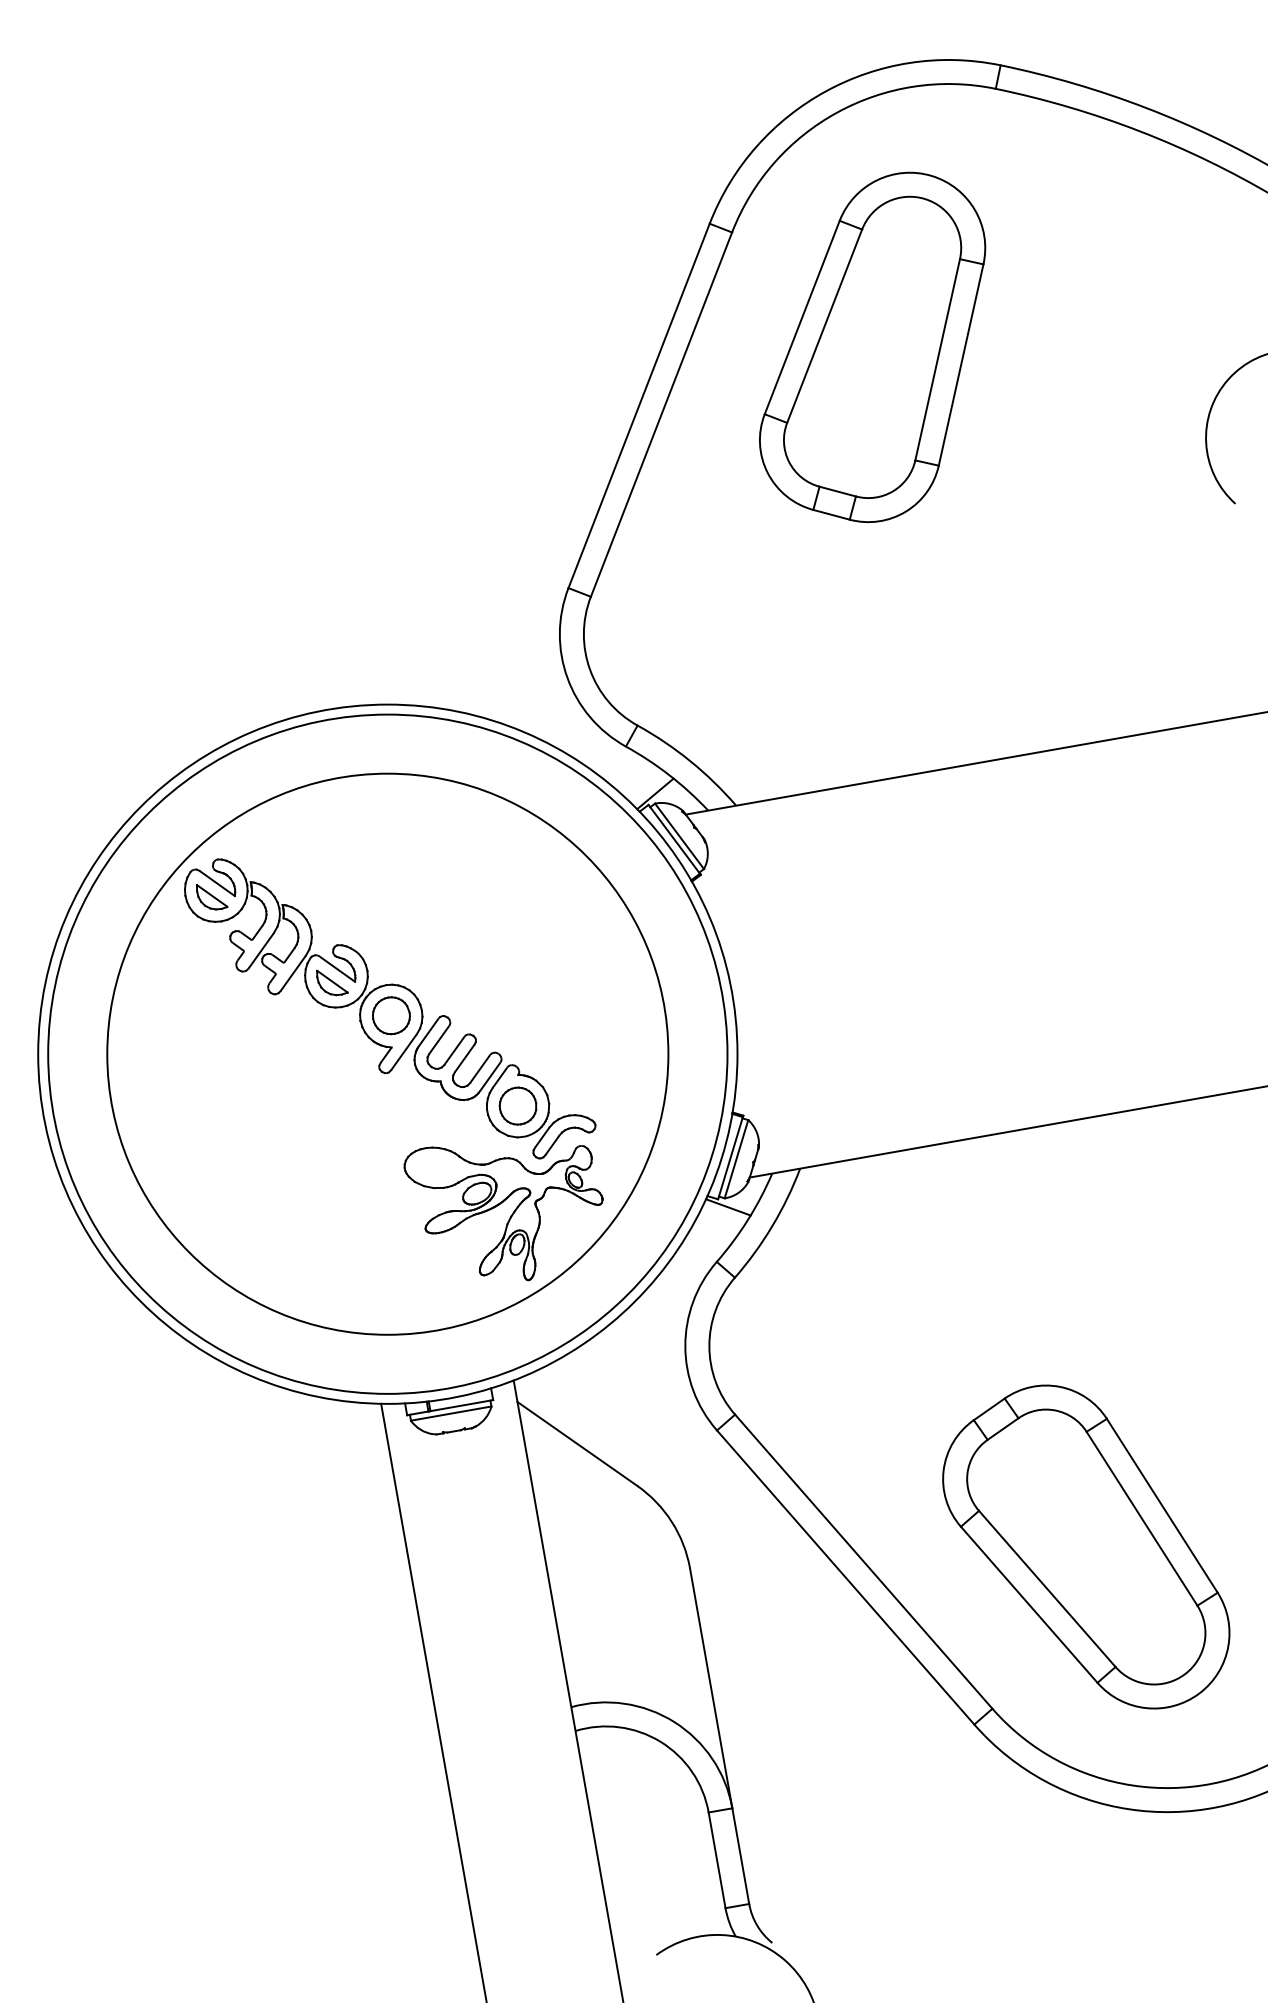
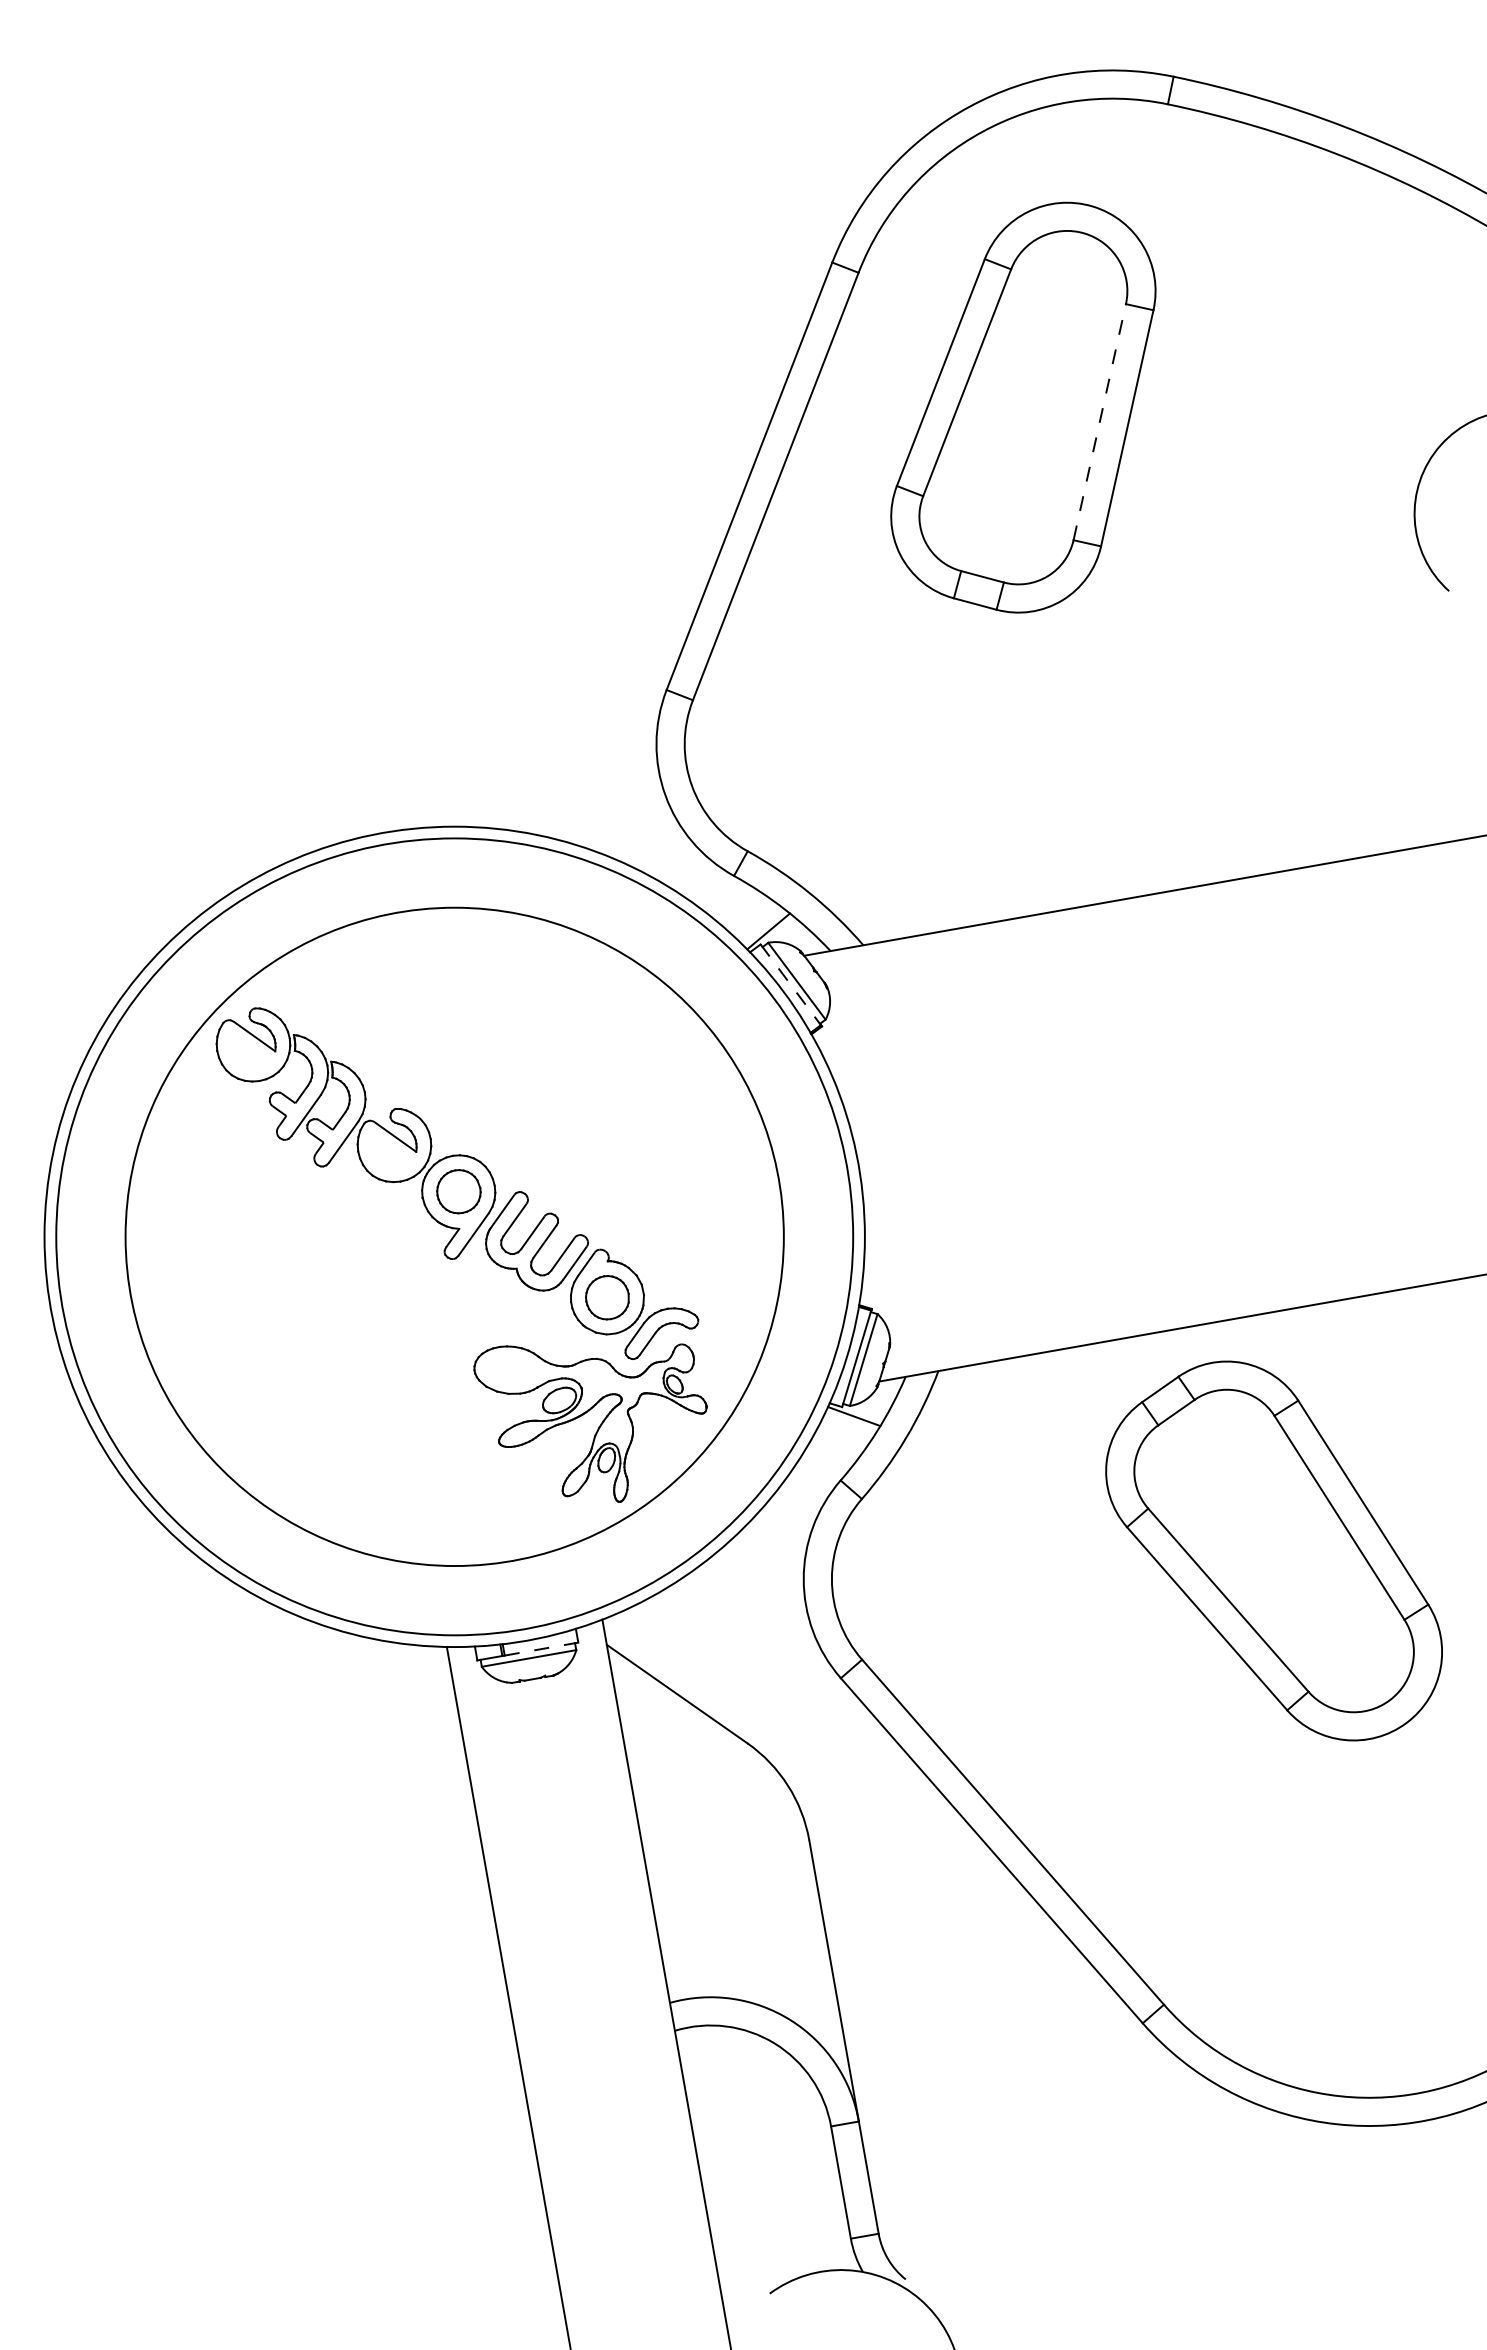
line: (937, 360) -> (1099, 422), solid -> dashed
line: (674, 839) -> (791, 985), solid -> dashed
part: (212, 897) -> (248, 1052), removed
part: (332, 983) -> (389, 1153), removed
line: (462, 1405) -> (542, 1649), solid -> dashed
part: (1085, 1546) -> (1273, 1550), moved

